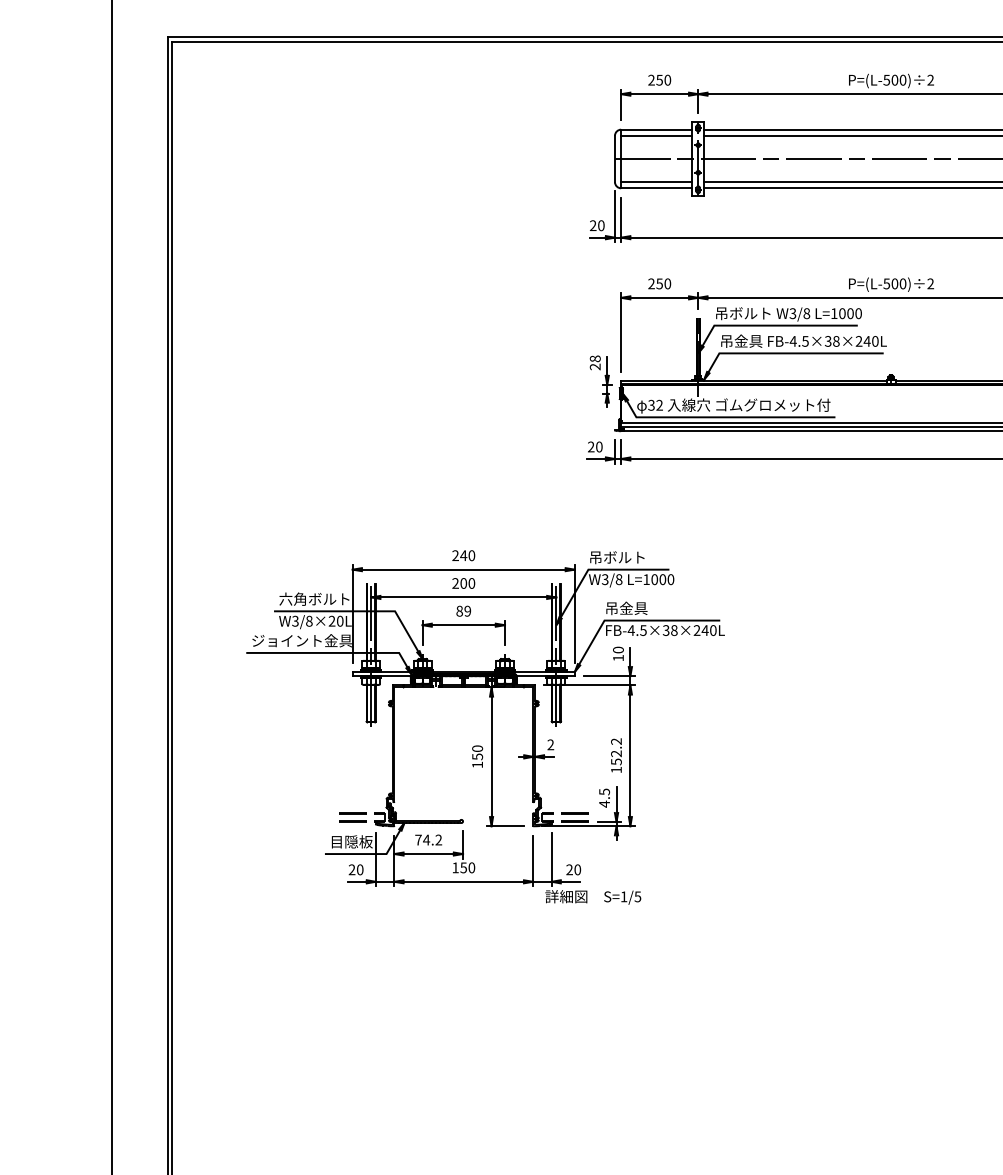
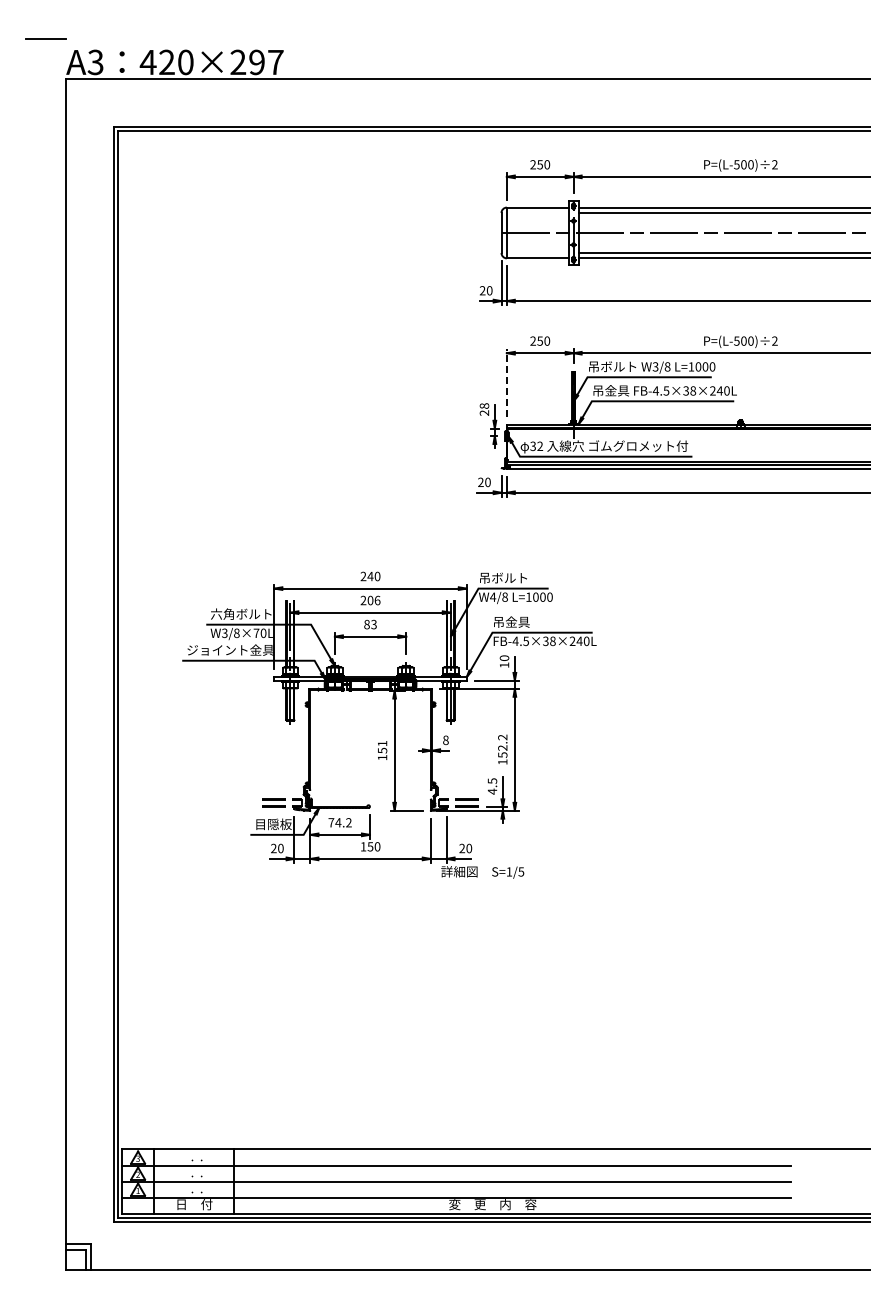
line: (656, 135) -> (537, 212), removed
line: (656, 182) -> (537, 253), removed
line: (620, 331) -> (506, 382), solid -> dashed
text: (605, 578) -> (493, 596), W3/8 -> W4/8
text: (471, 582) -> (377, 599), 200 -> 206
text: (467, 611) -> (373, 624), 89 -> 83
text: (332, 620) -> (256, 632), W3/8×20L -> W3/8×70L
text: (550, 745) -> (445, 740), 2 -> 8
text: (477, 748) -> (382, 743), 150 -> 151

